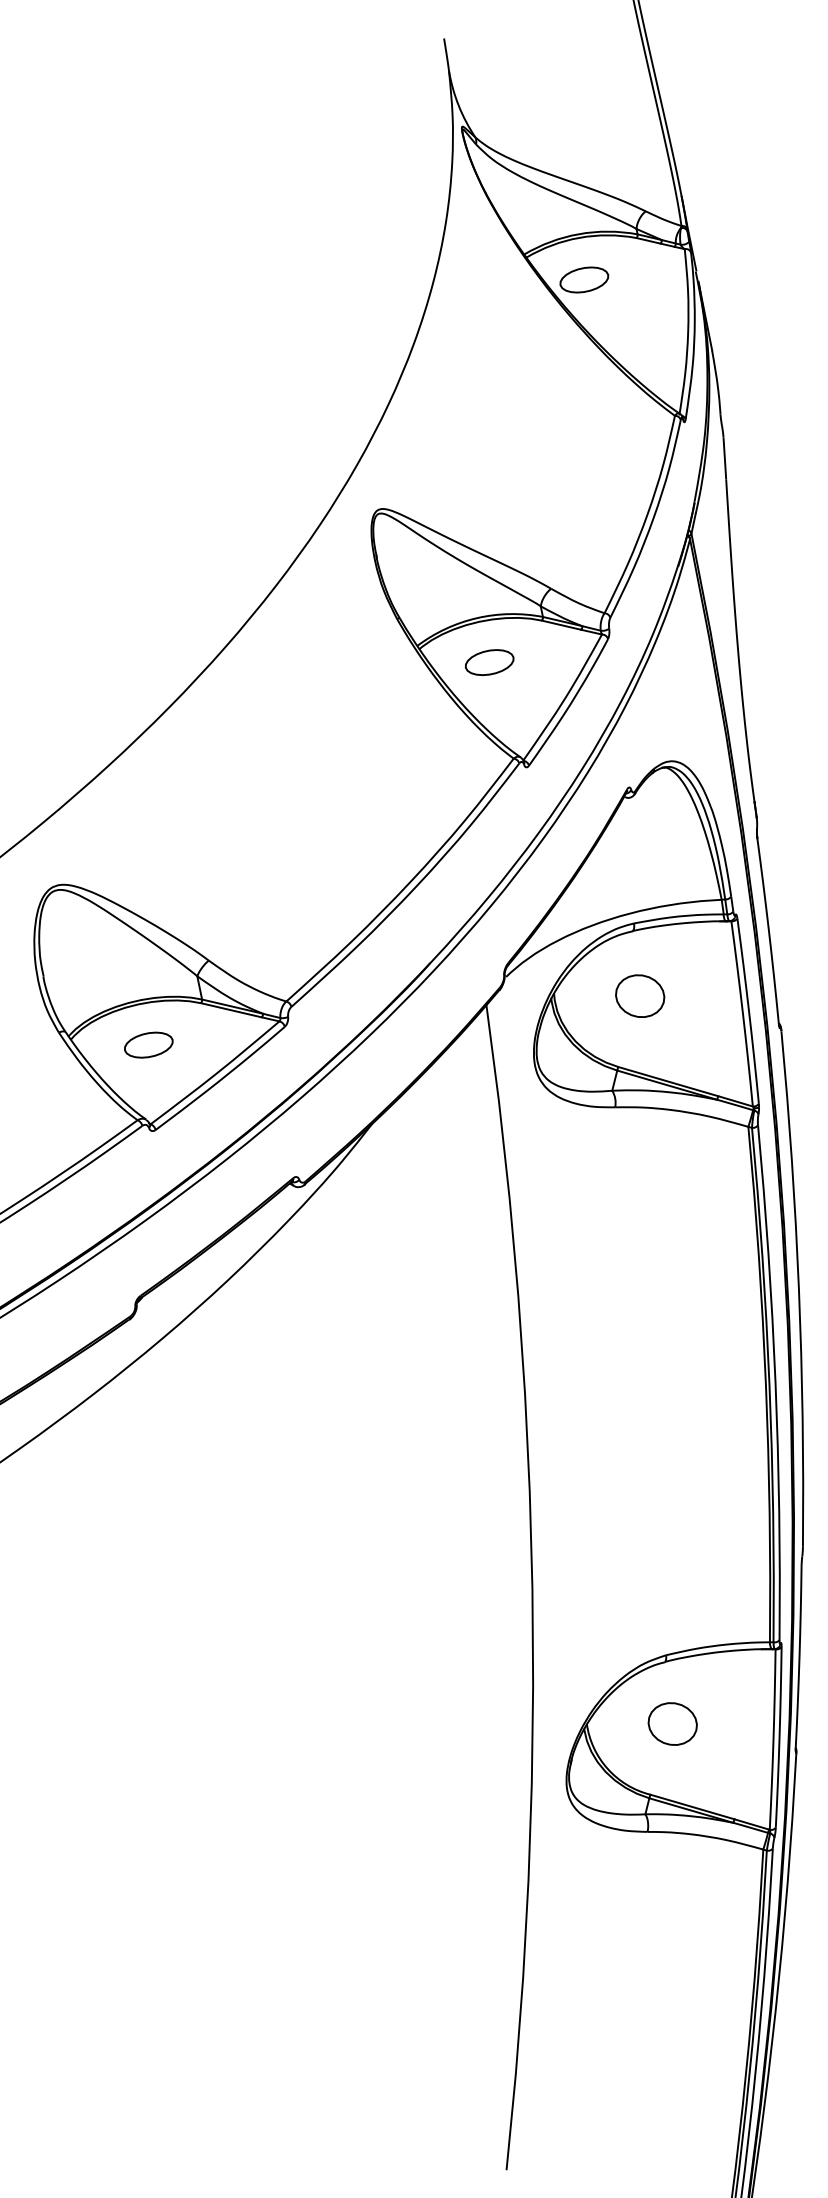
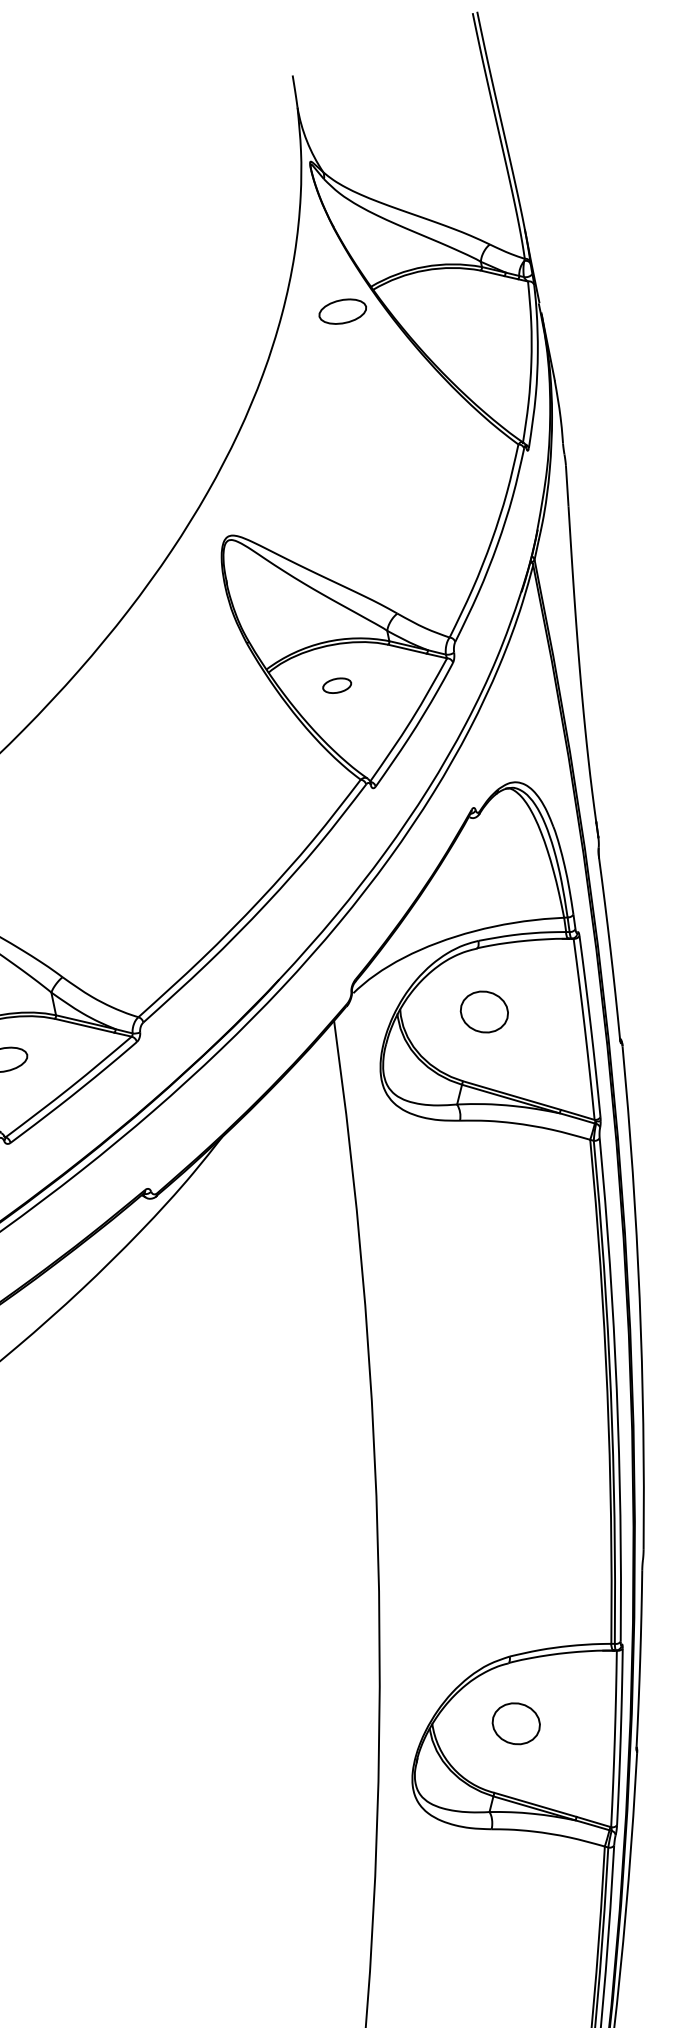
part: (584, 279) -> (342, 311), moved
part: (489, 662) -> (337, 685), size x0.6

